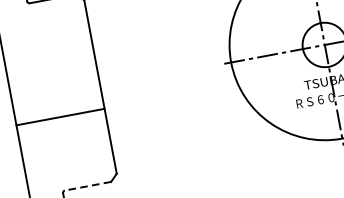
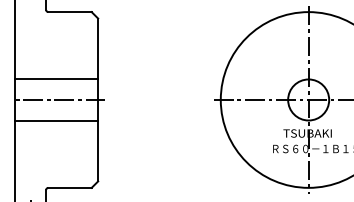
line: (52, 73) -> (56, 79), added
line: (58, 94) -> (58, 99), added
line: (88, 185) -> (70, 187), dashed -> solid

